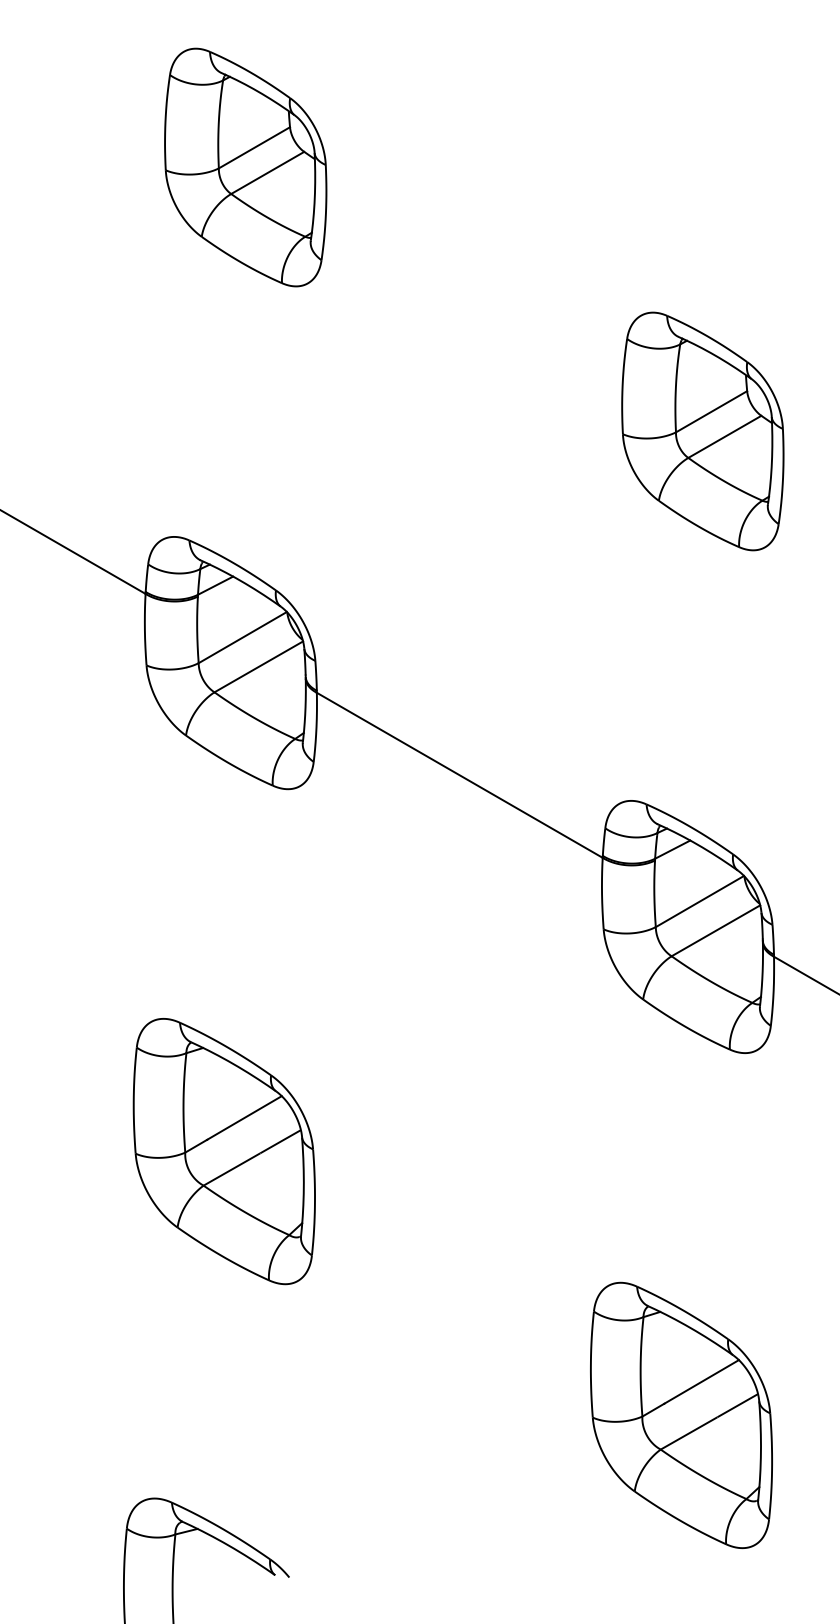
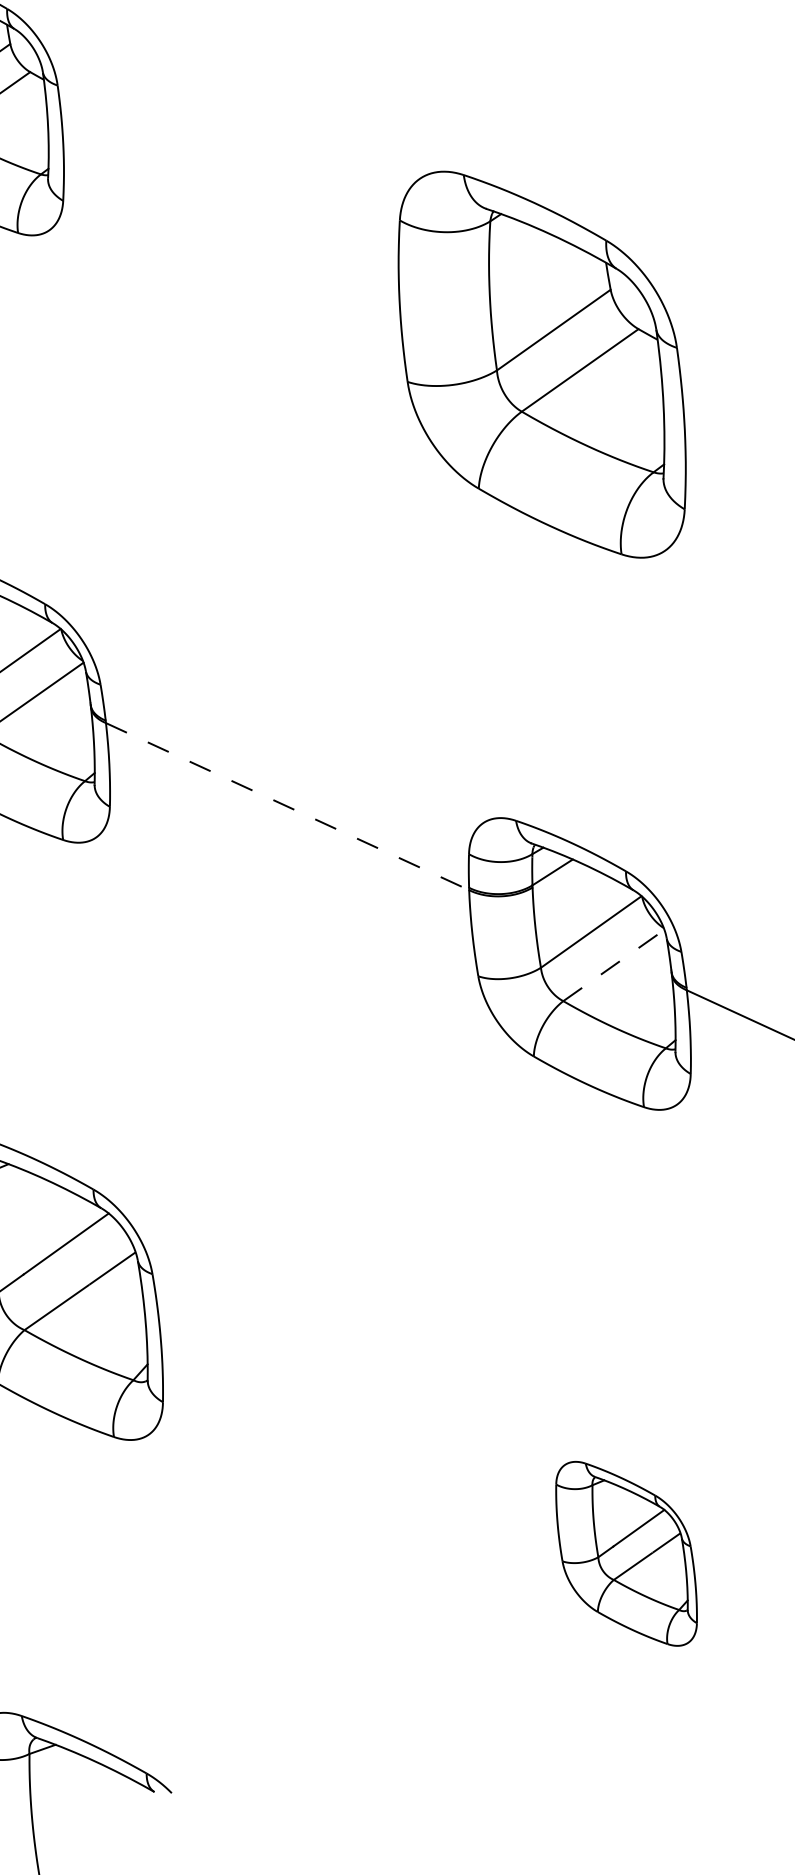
part: (702, 431) -> (541, 364), size x1.4
line: (460, 775) -> (288, 806), solid -> dashed
line: (716, 930) -> (614, 965), solid -> dashed
part: (681, 1415) -> (626, 1553), size x0.6

